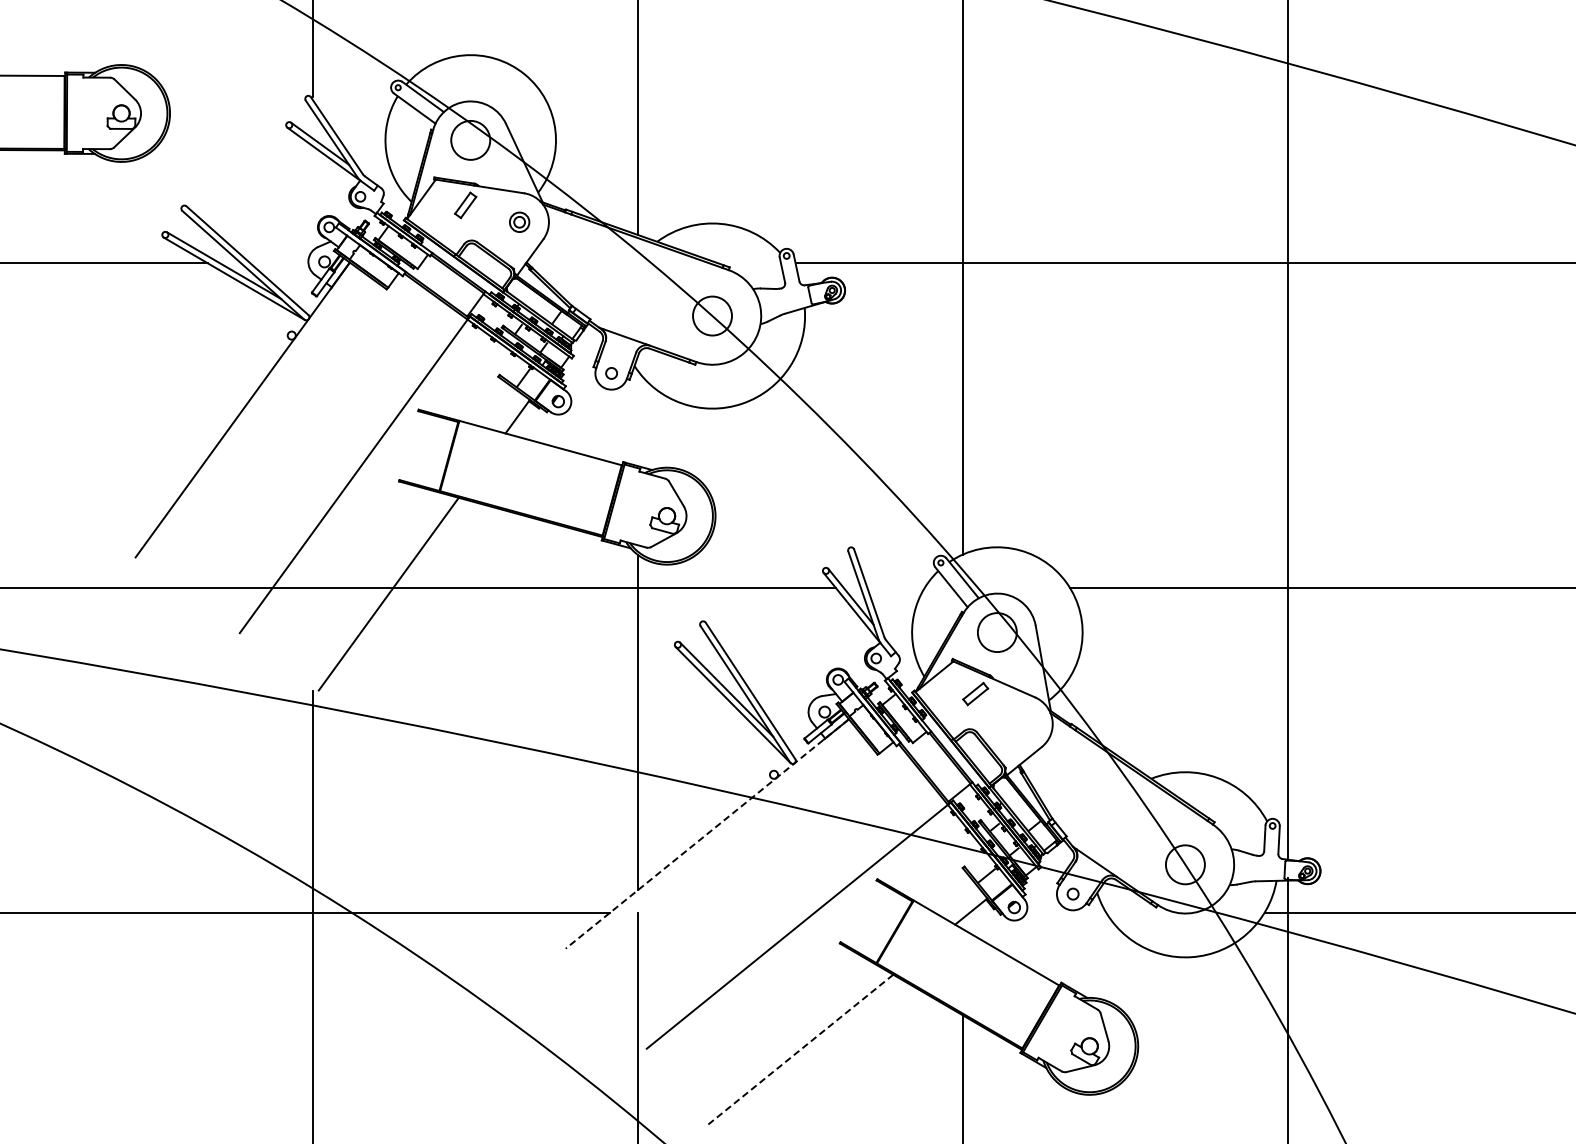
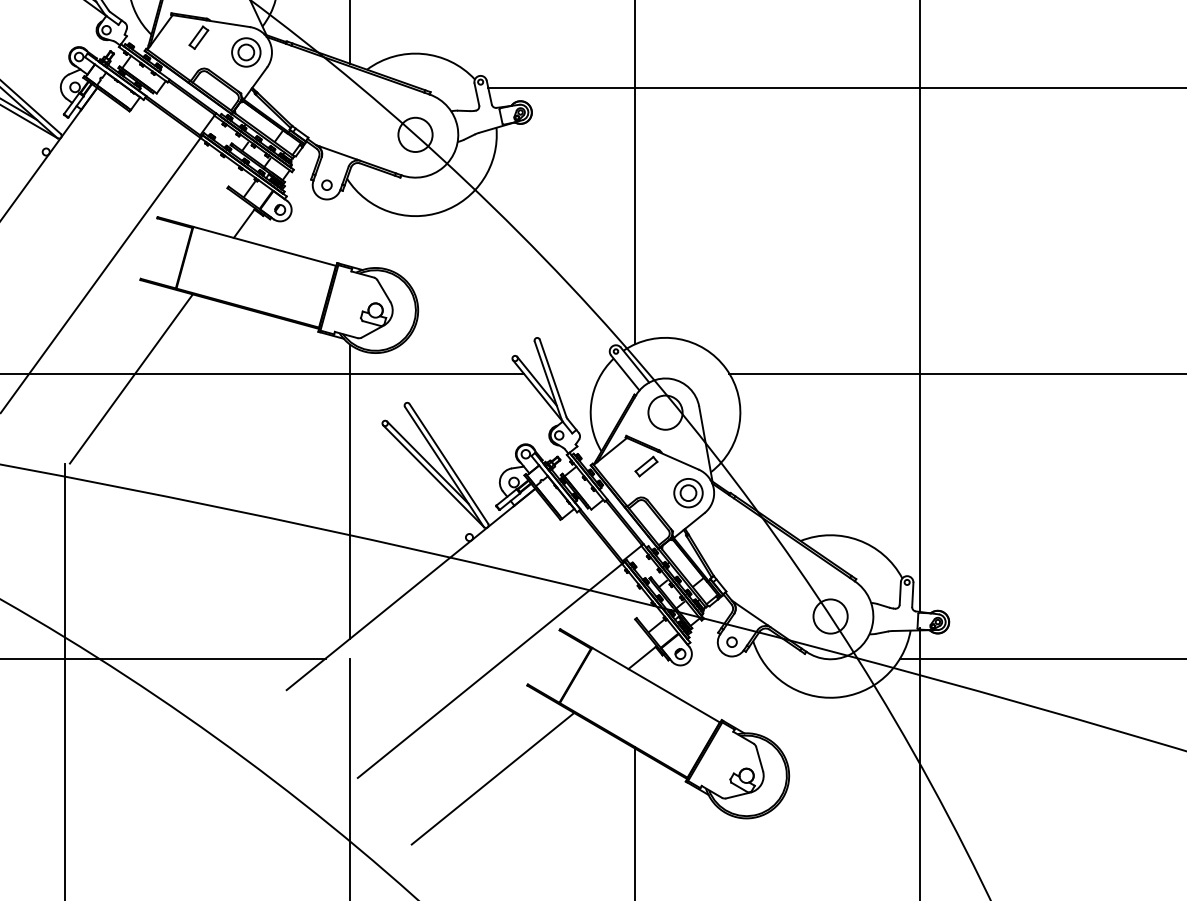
part: (519, 222) -> (246, 52), size x1.67
part: (1023, 724) -> (688, 493), added
line: (706, 834) -> (410, 589), dashed -> solid
line: (800, 1049) -> (492, 778), dashed -> solid

